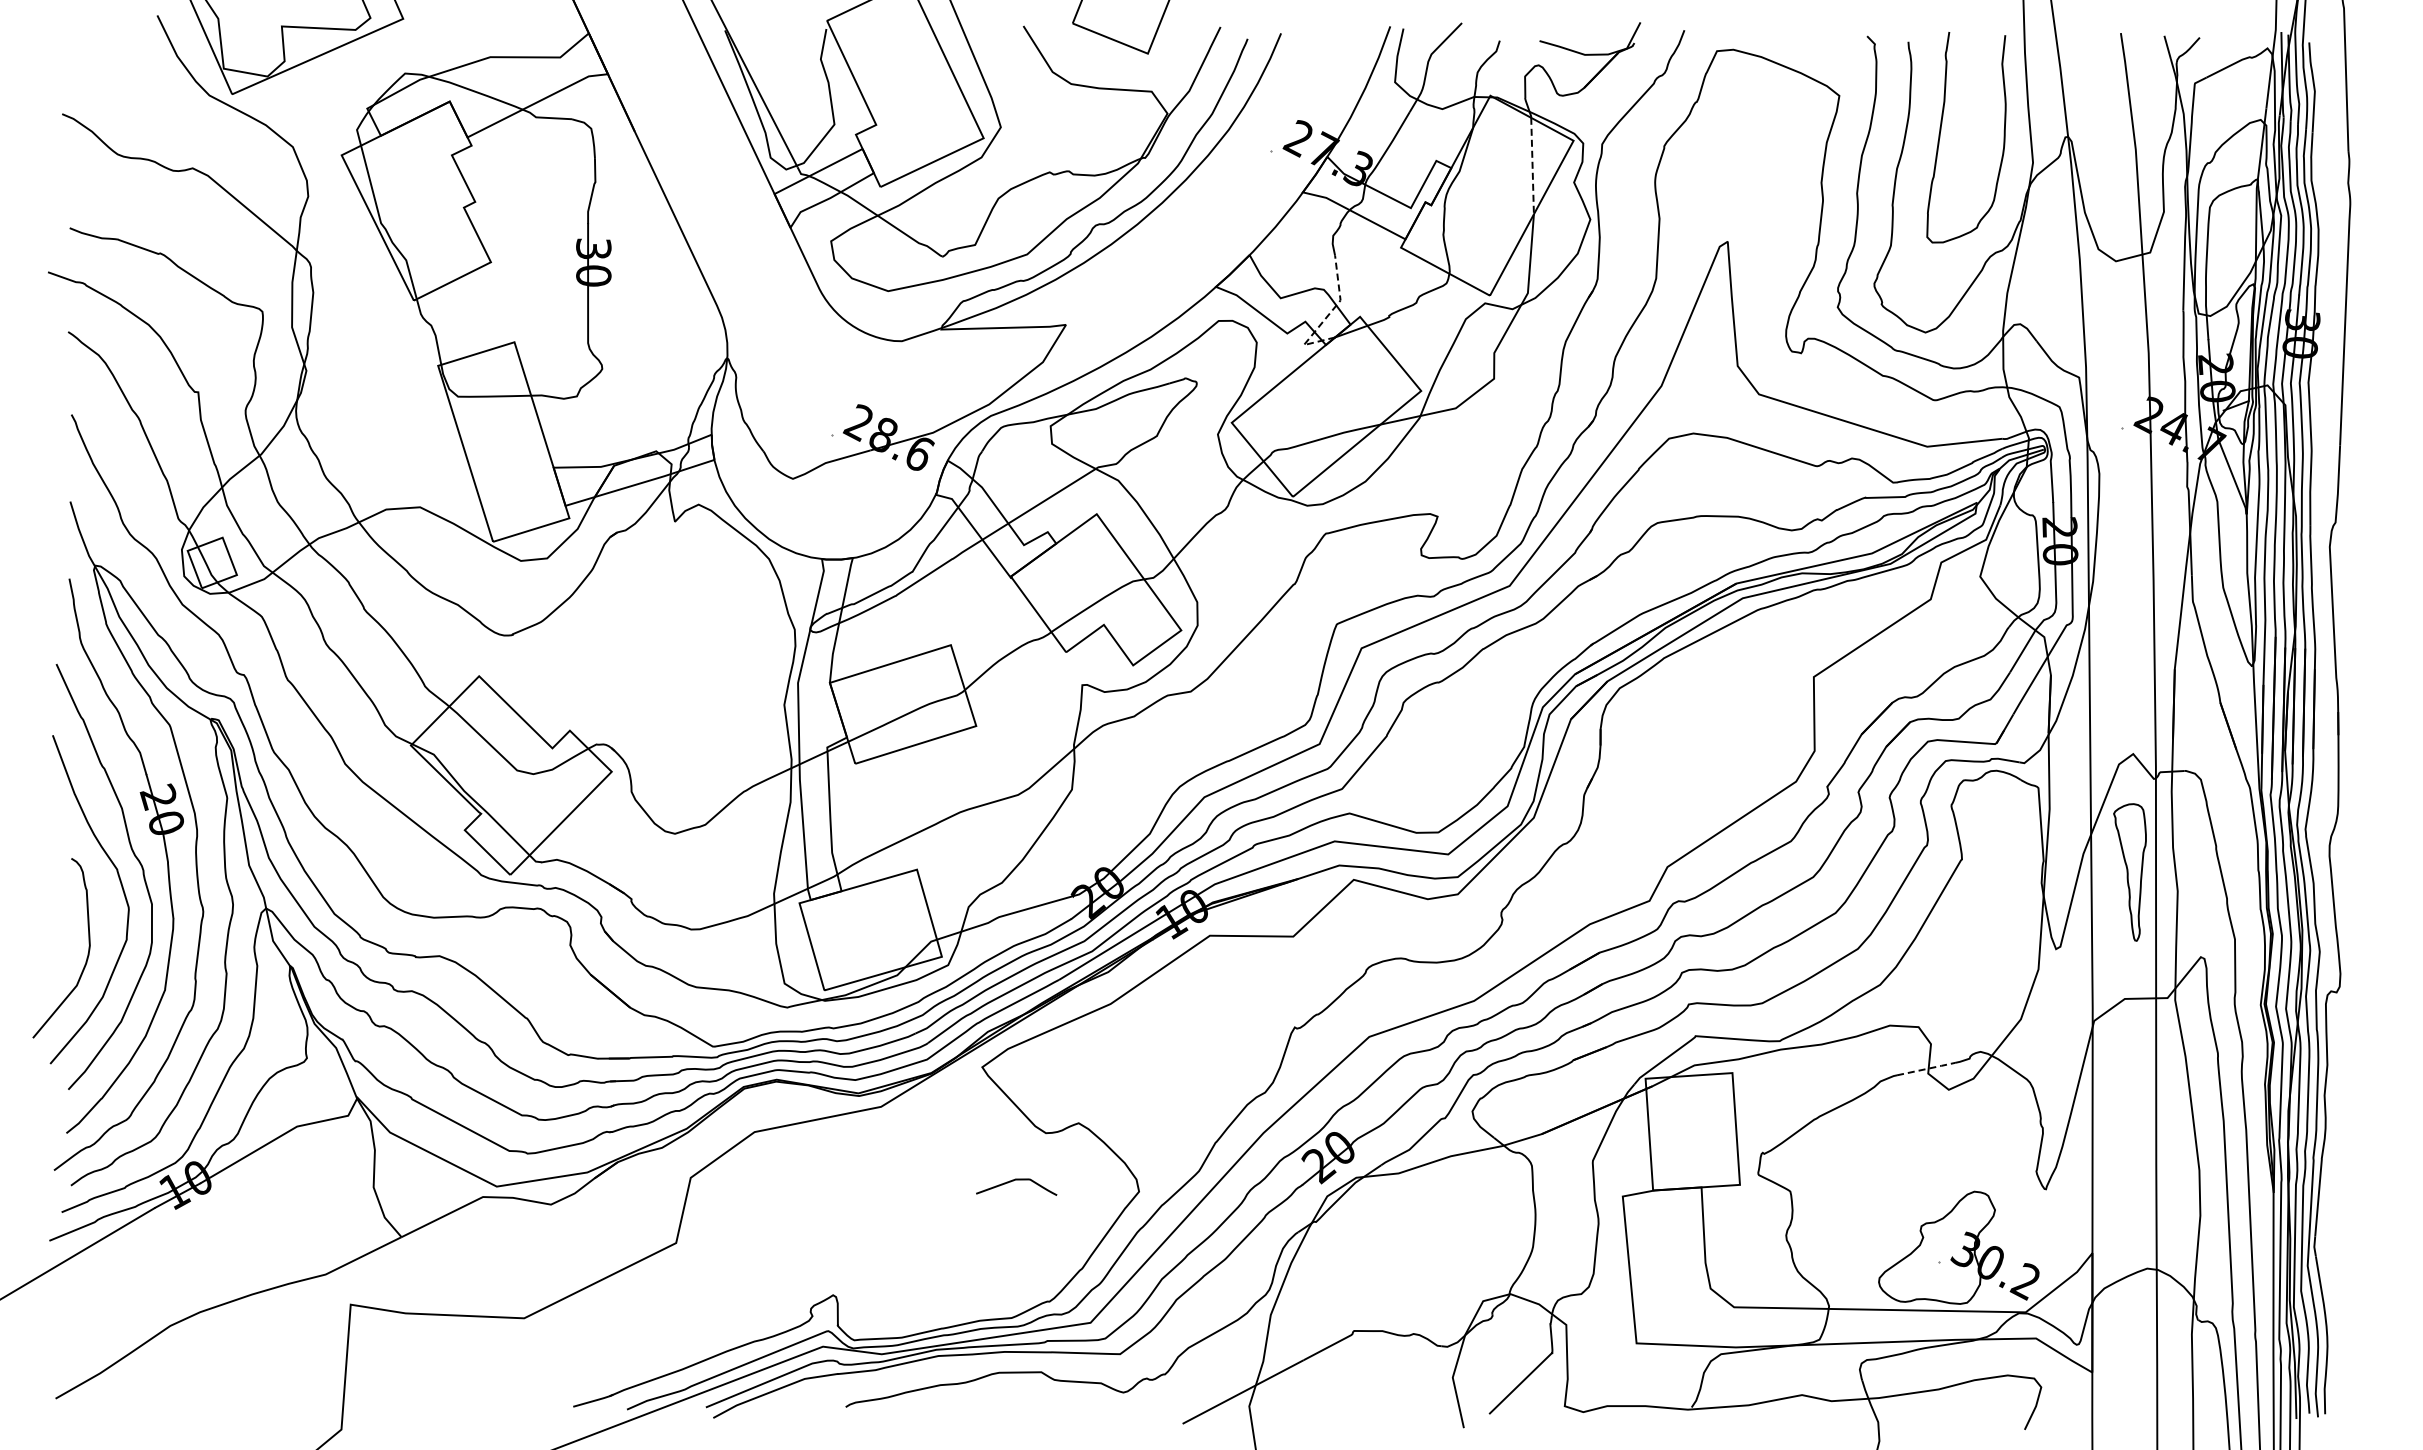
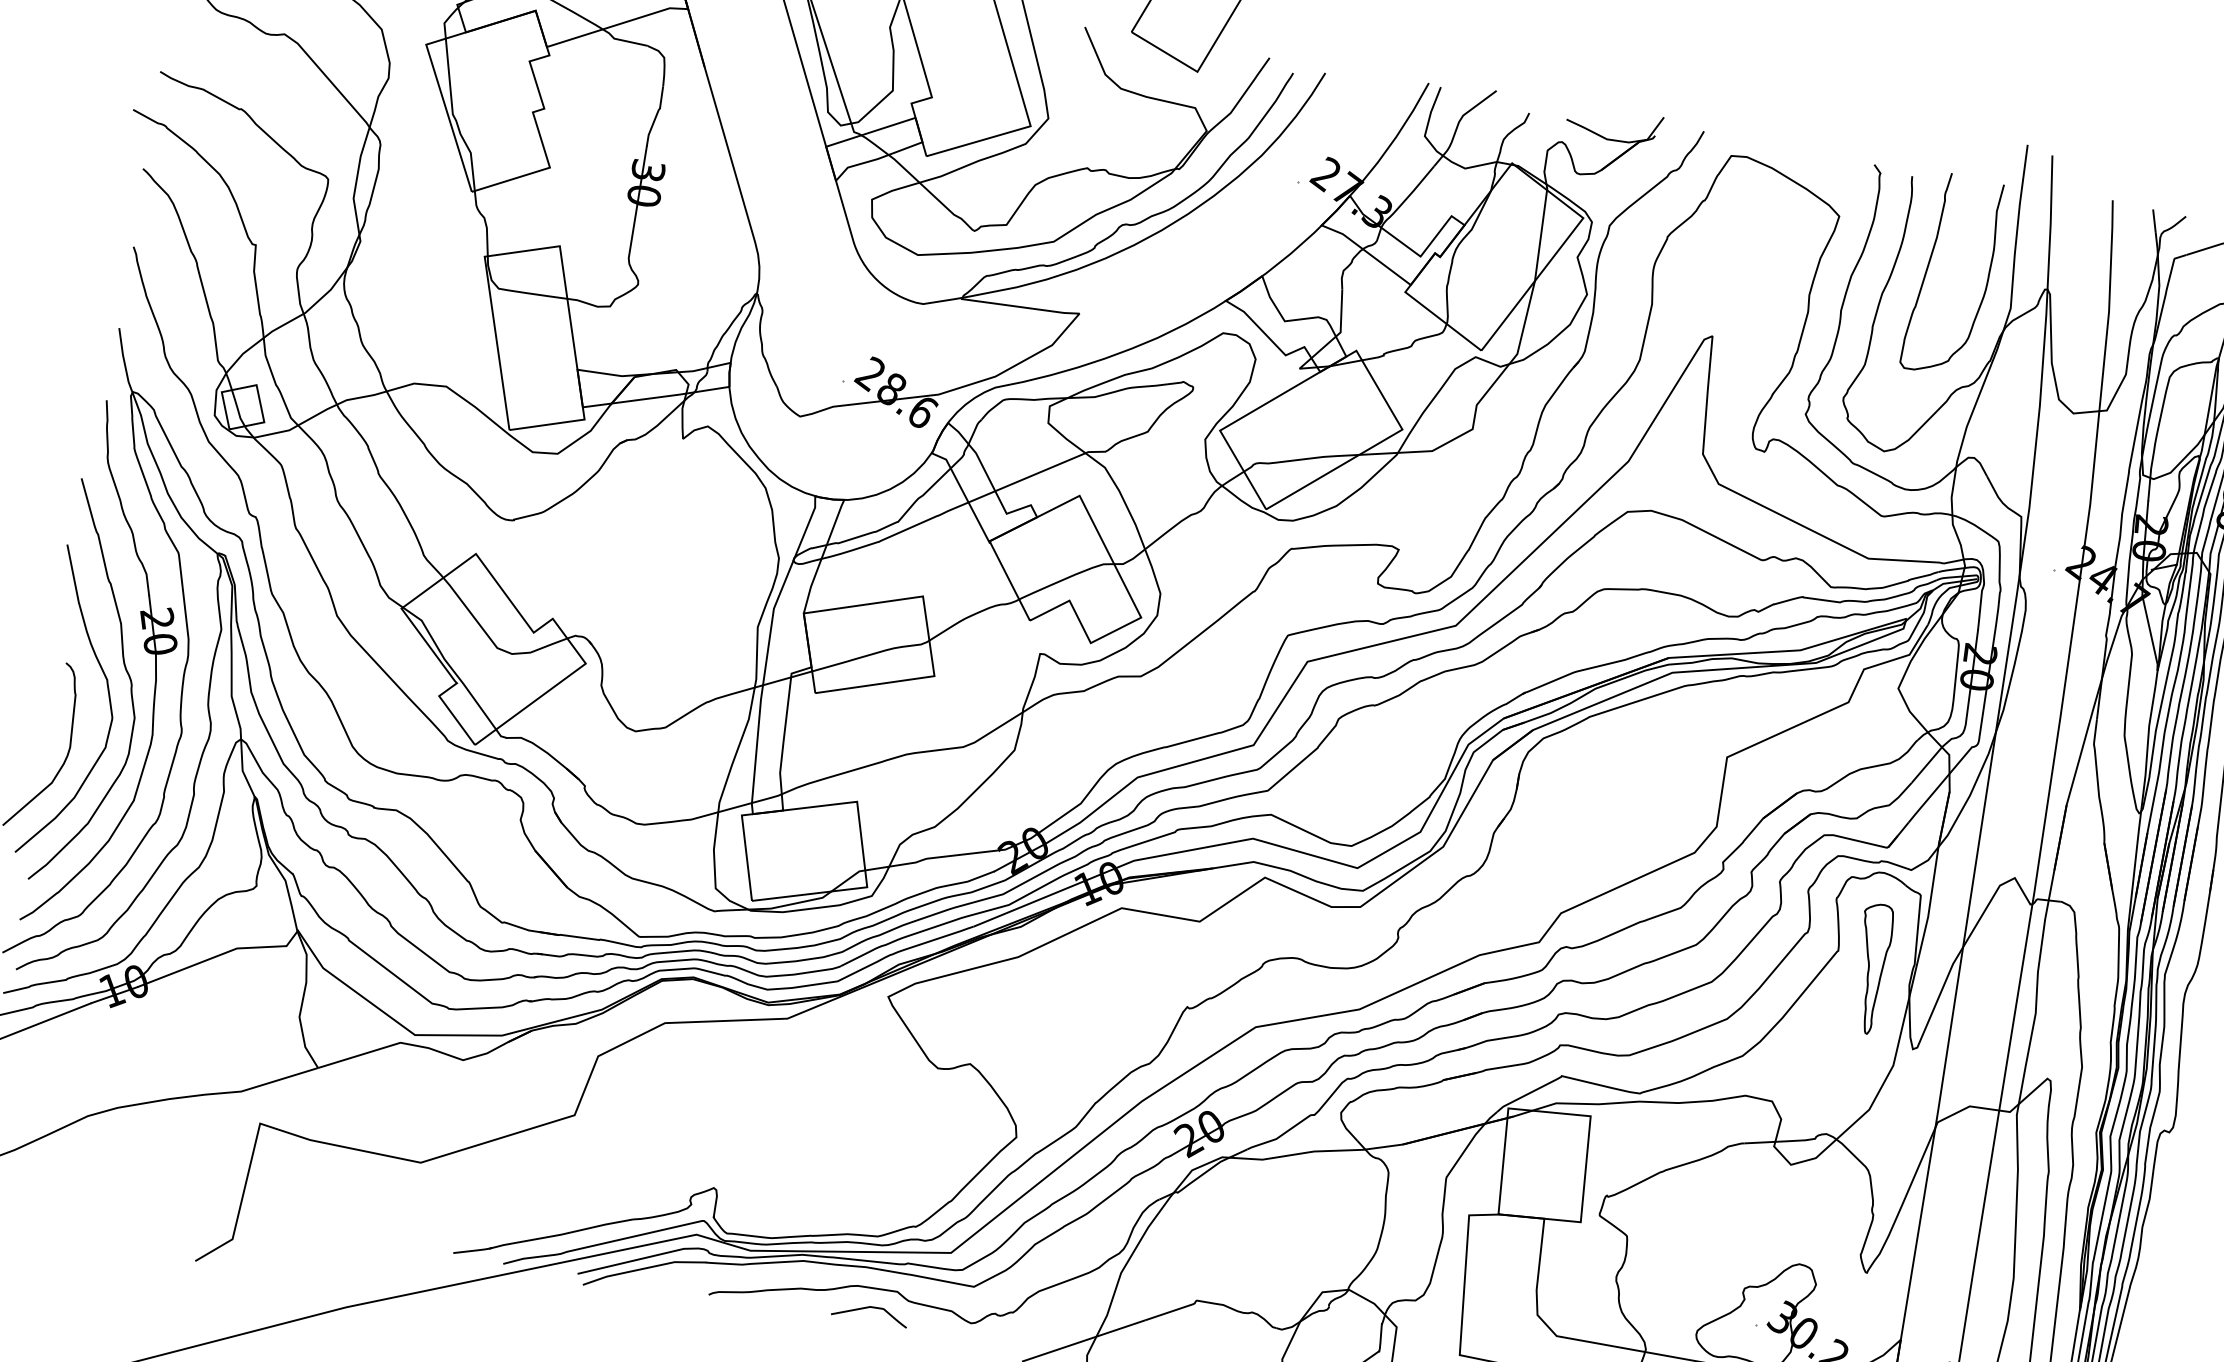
line: (1532, 166) -> (1540, 236), dashed -> solid
line: (1326, 317) -> (1324, 346), dashed -> solid
part: (2129, 872) -> (1870, 968), moved
line: (1926, 1068) -> (1773, 1141), dashed -> solid
curve: (1013, 1181) -> (867, 1308), moved

